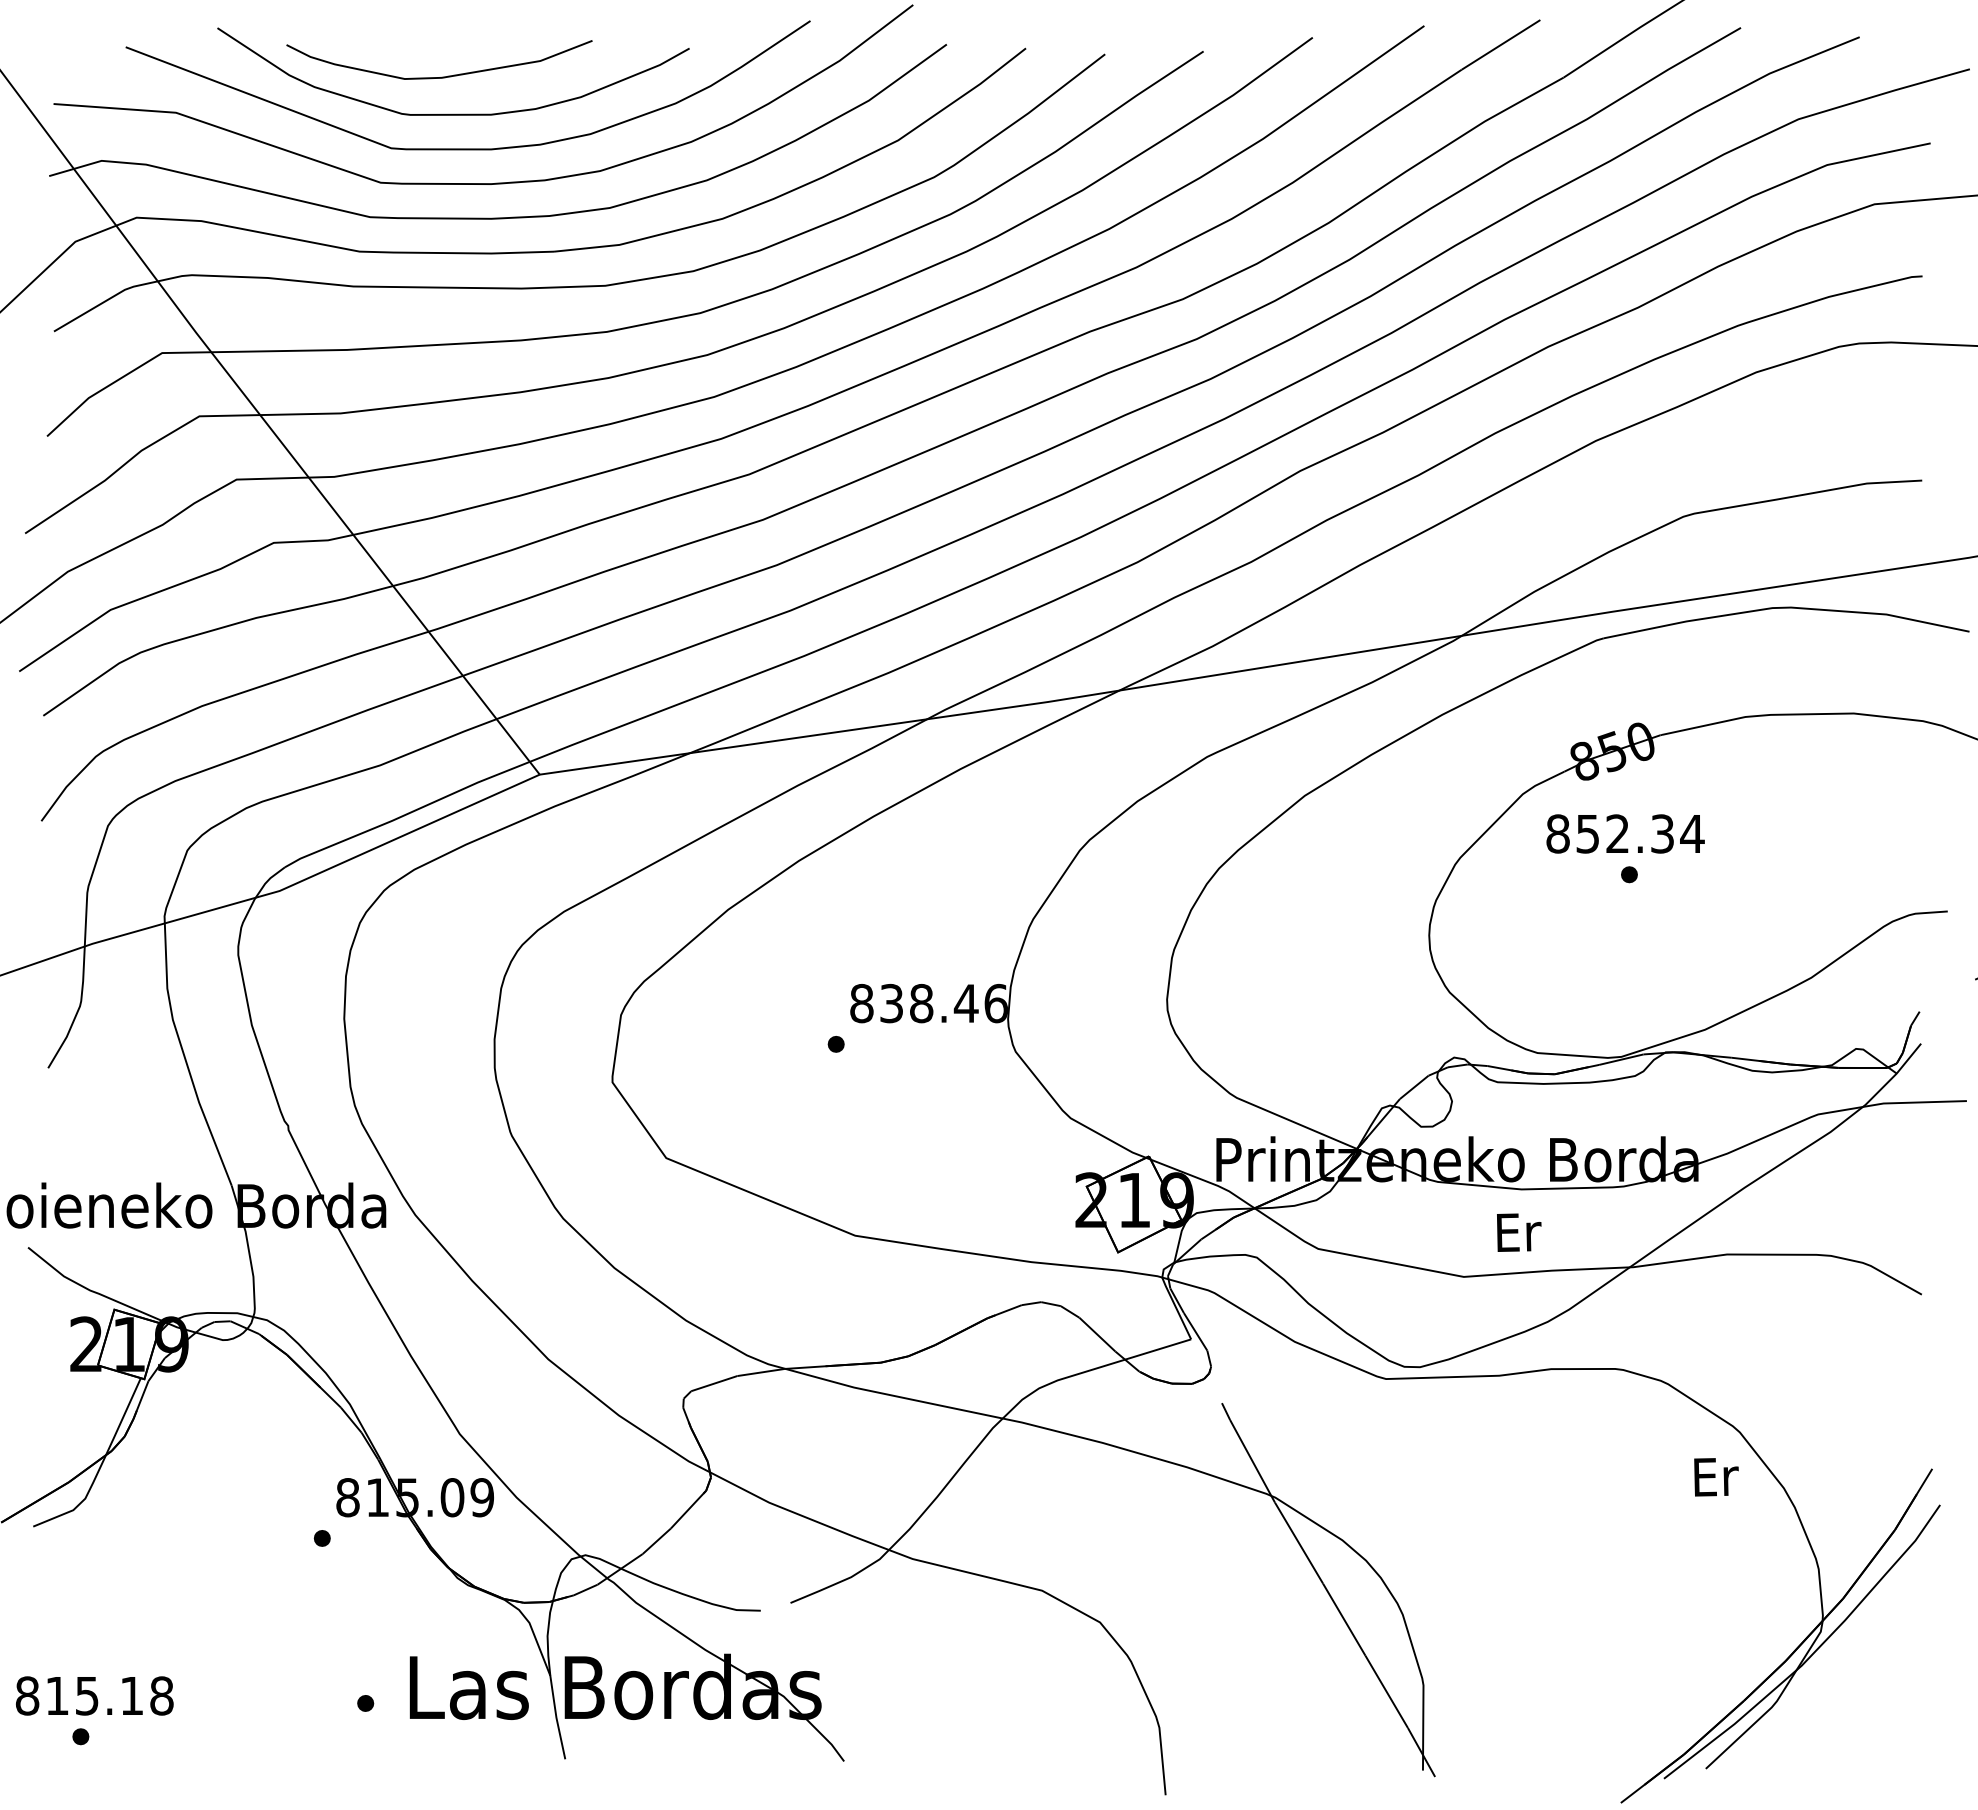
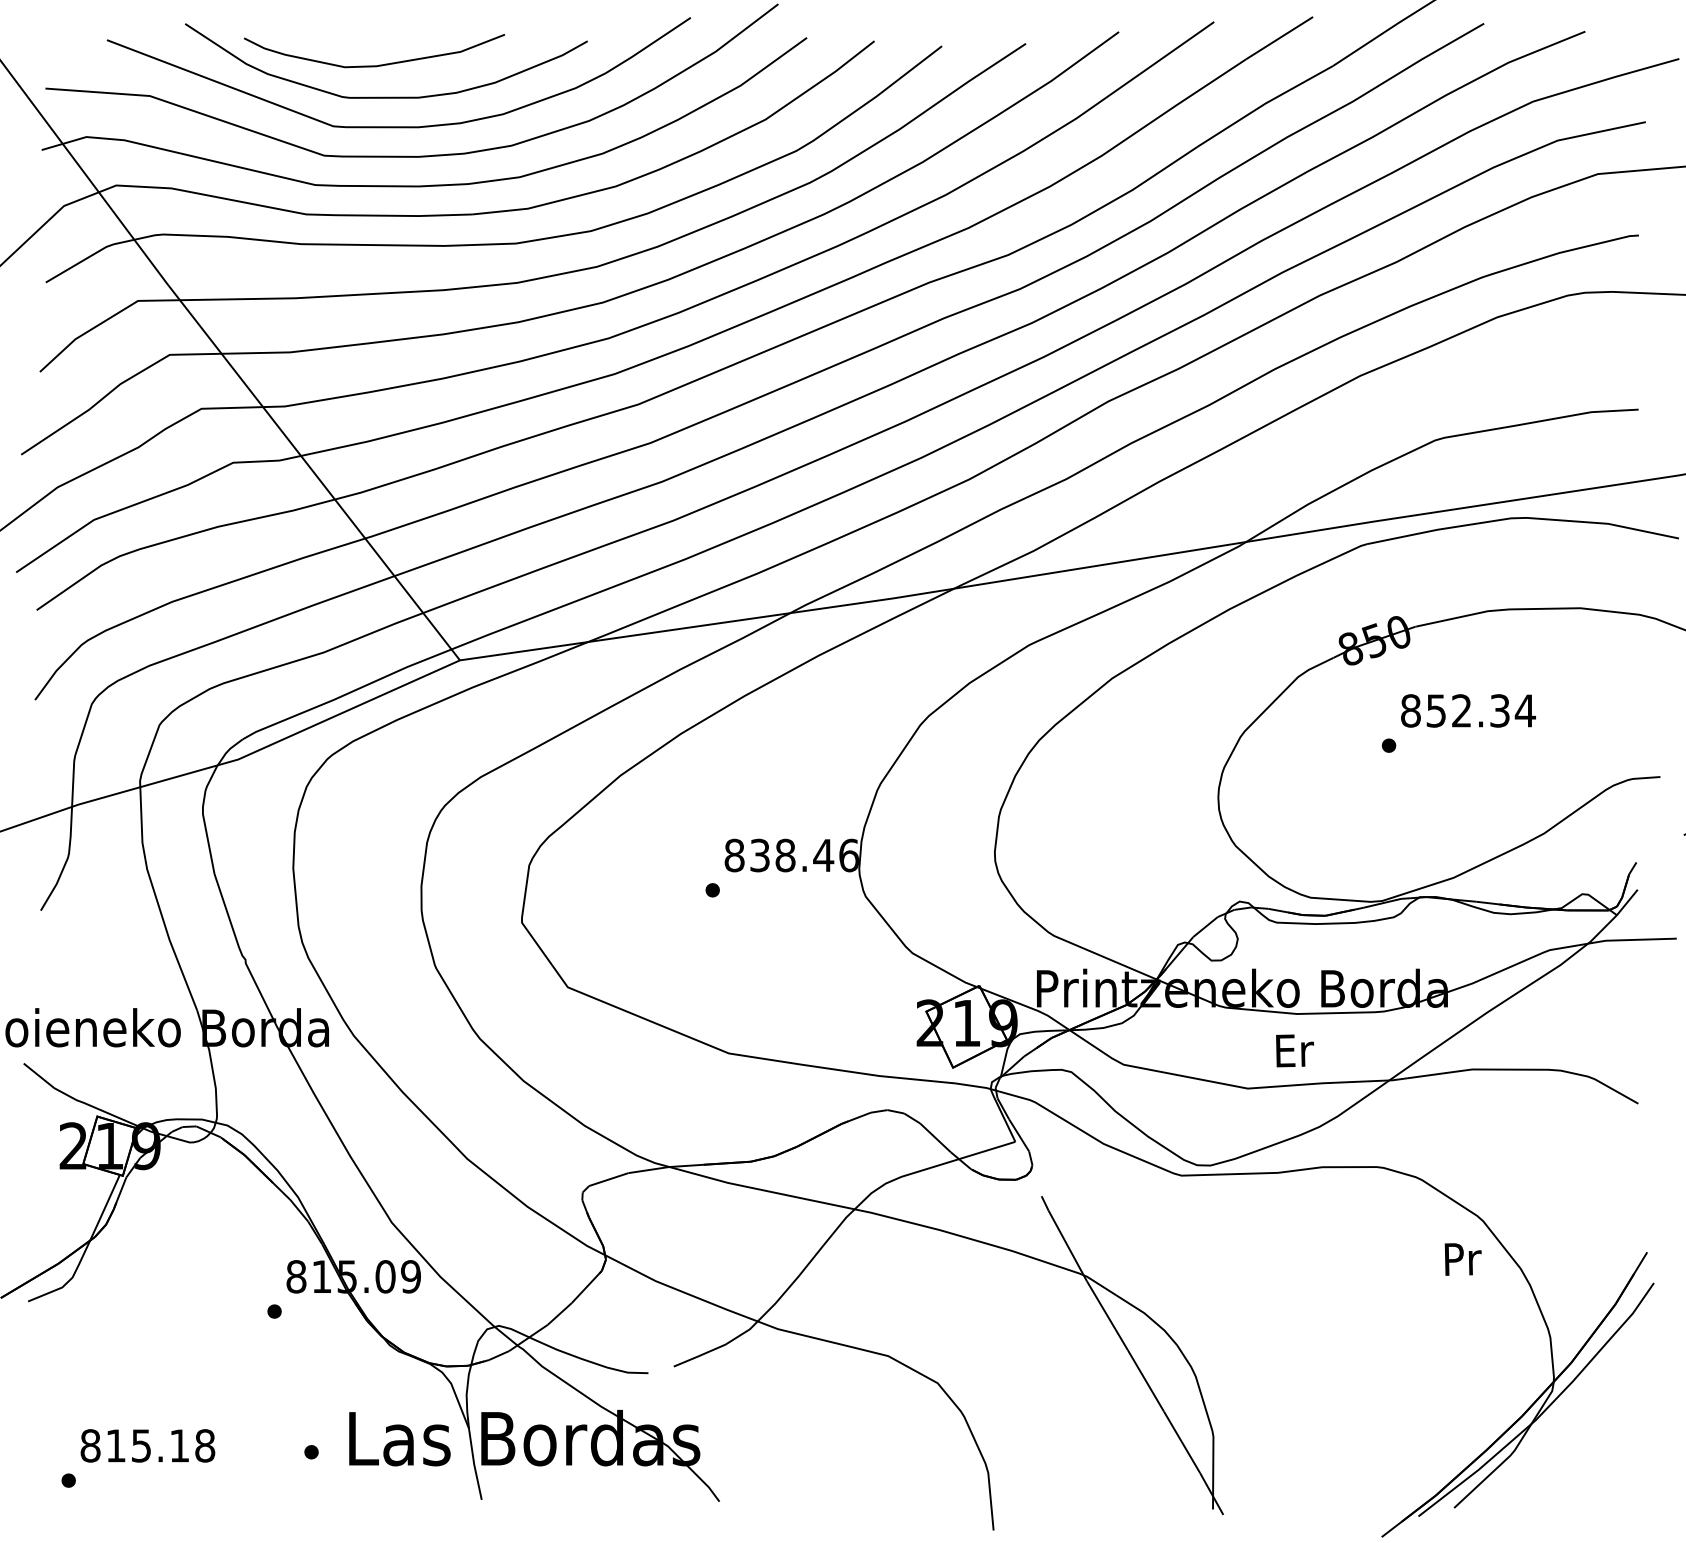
text: (1625, 833) -> (1468, 710), moved
text: (1716, 1477) -> (1463, 1259), Er -> Pr
text: (94, 1695) -> (147, 1445), moved

